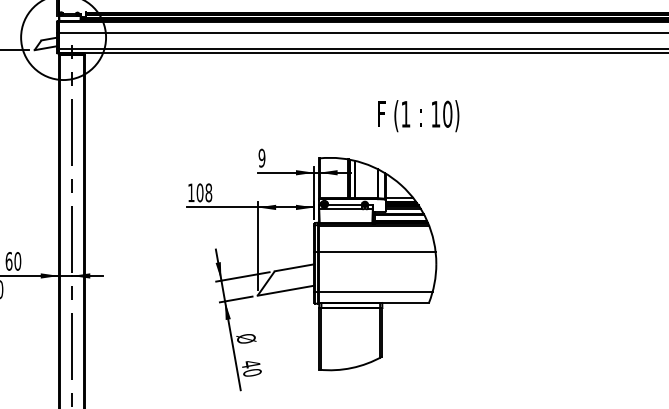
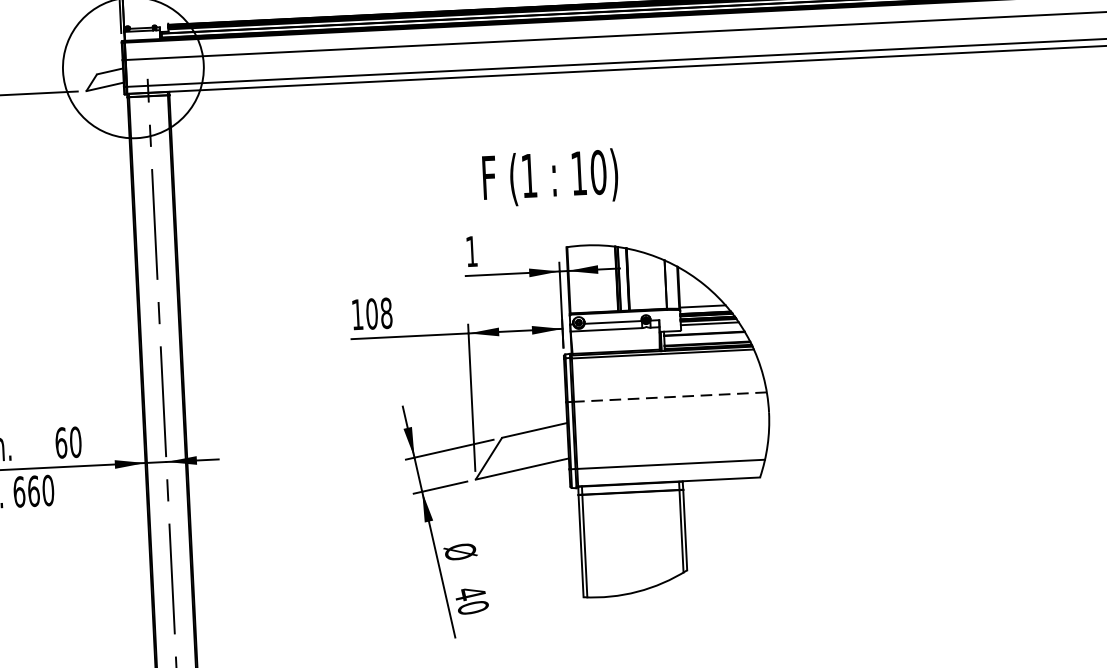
text: (418, 116) -> (550, 178), moved
text: (261, 157) -> (470, 250), 9 -> 1
line: (376, 251) -> (668, 396), solid -> dashed

